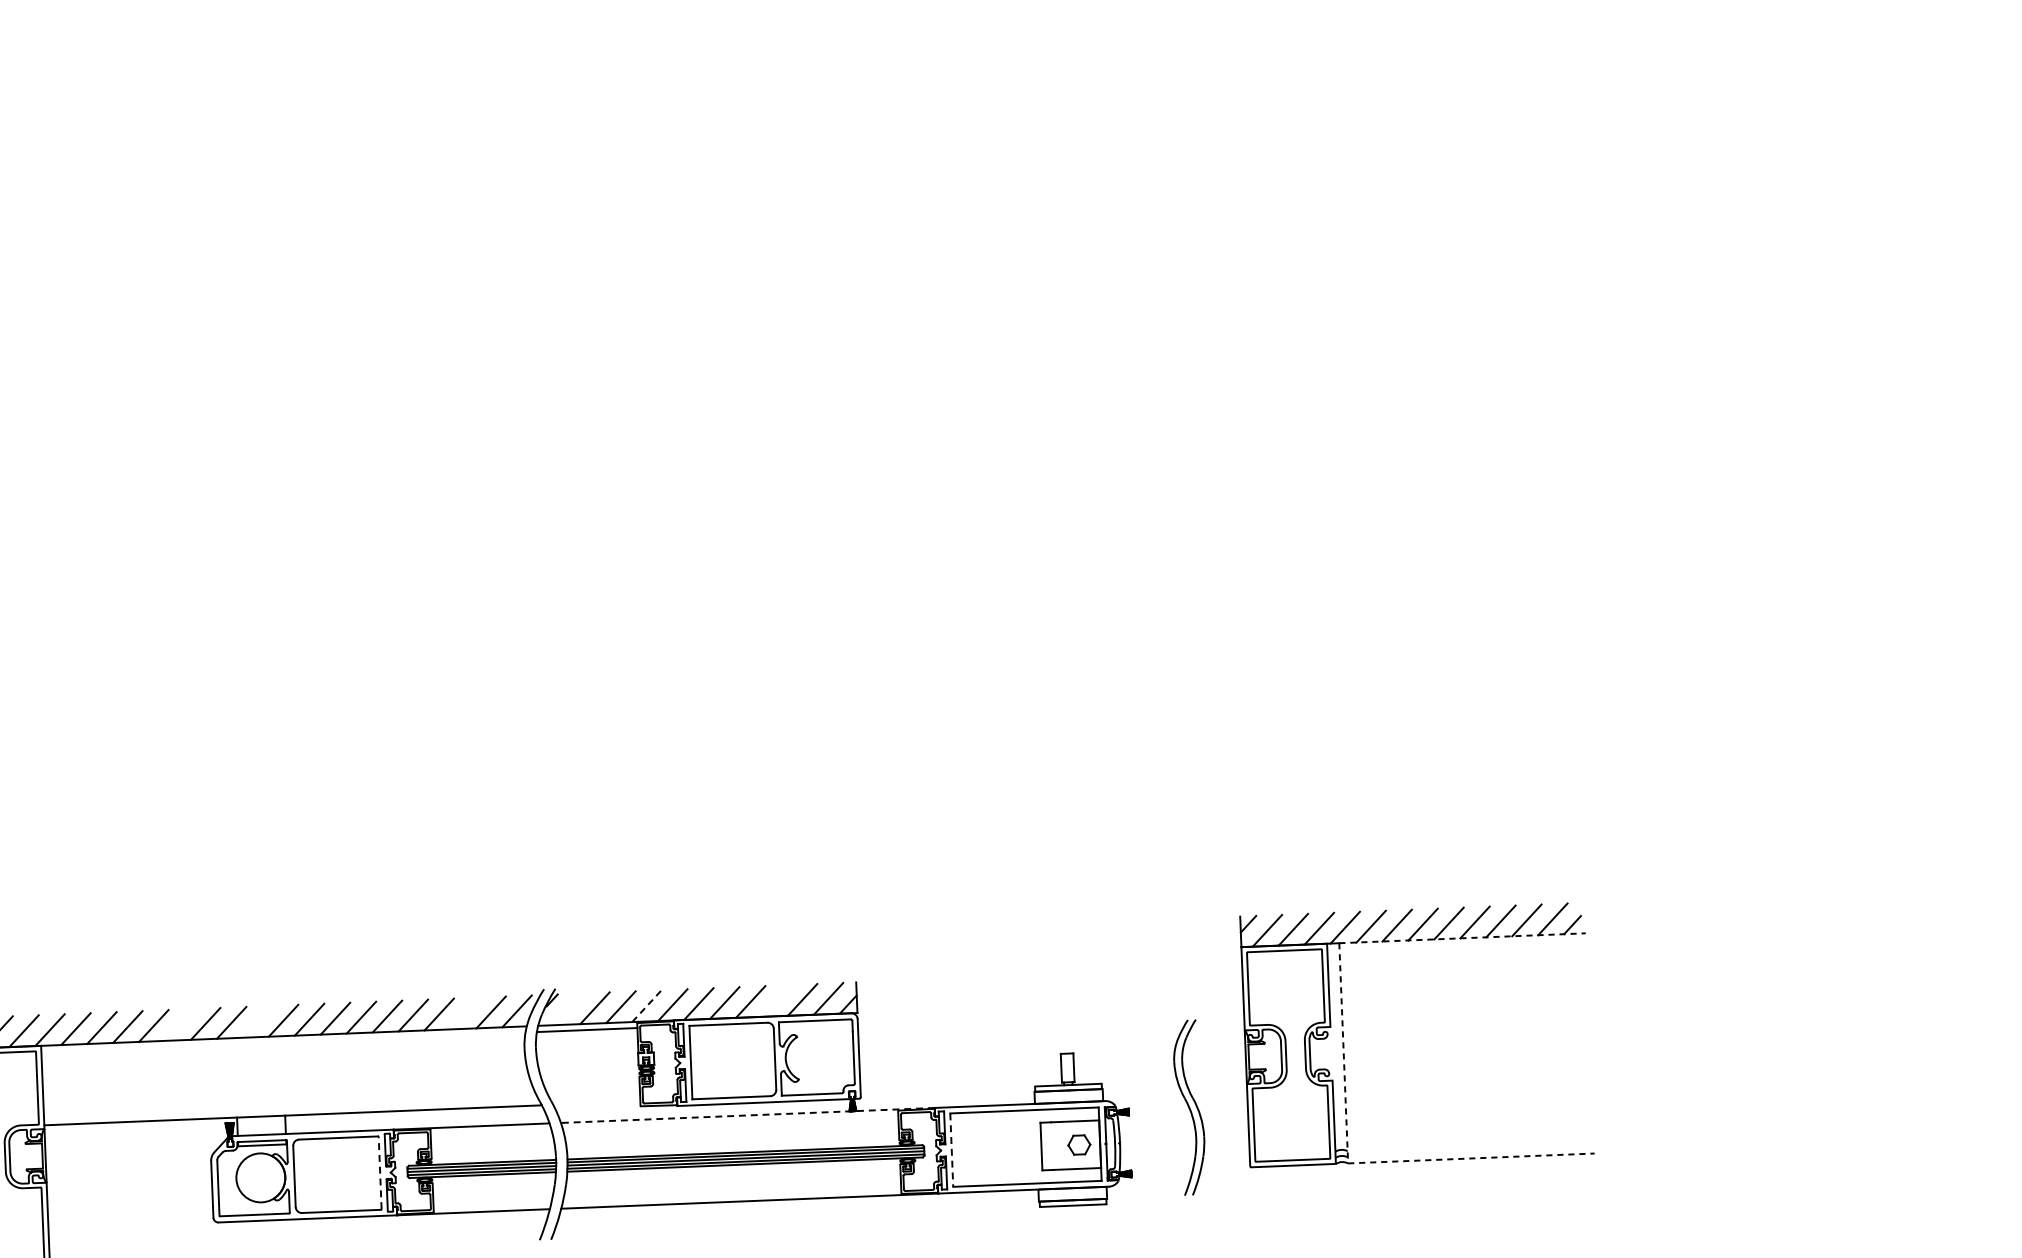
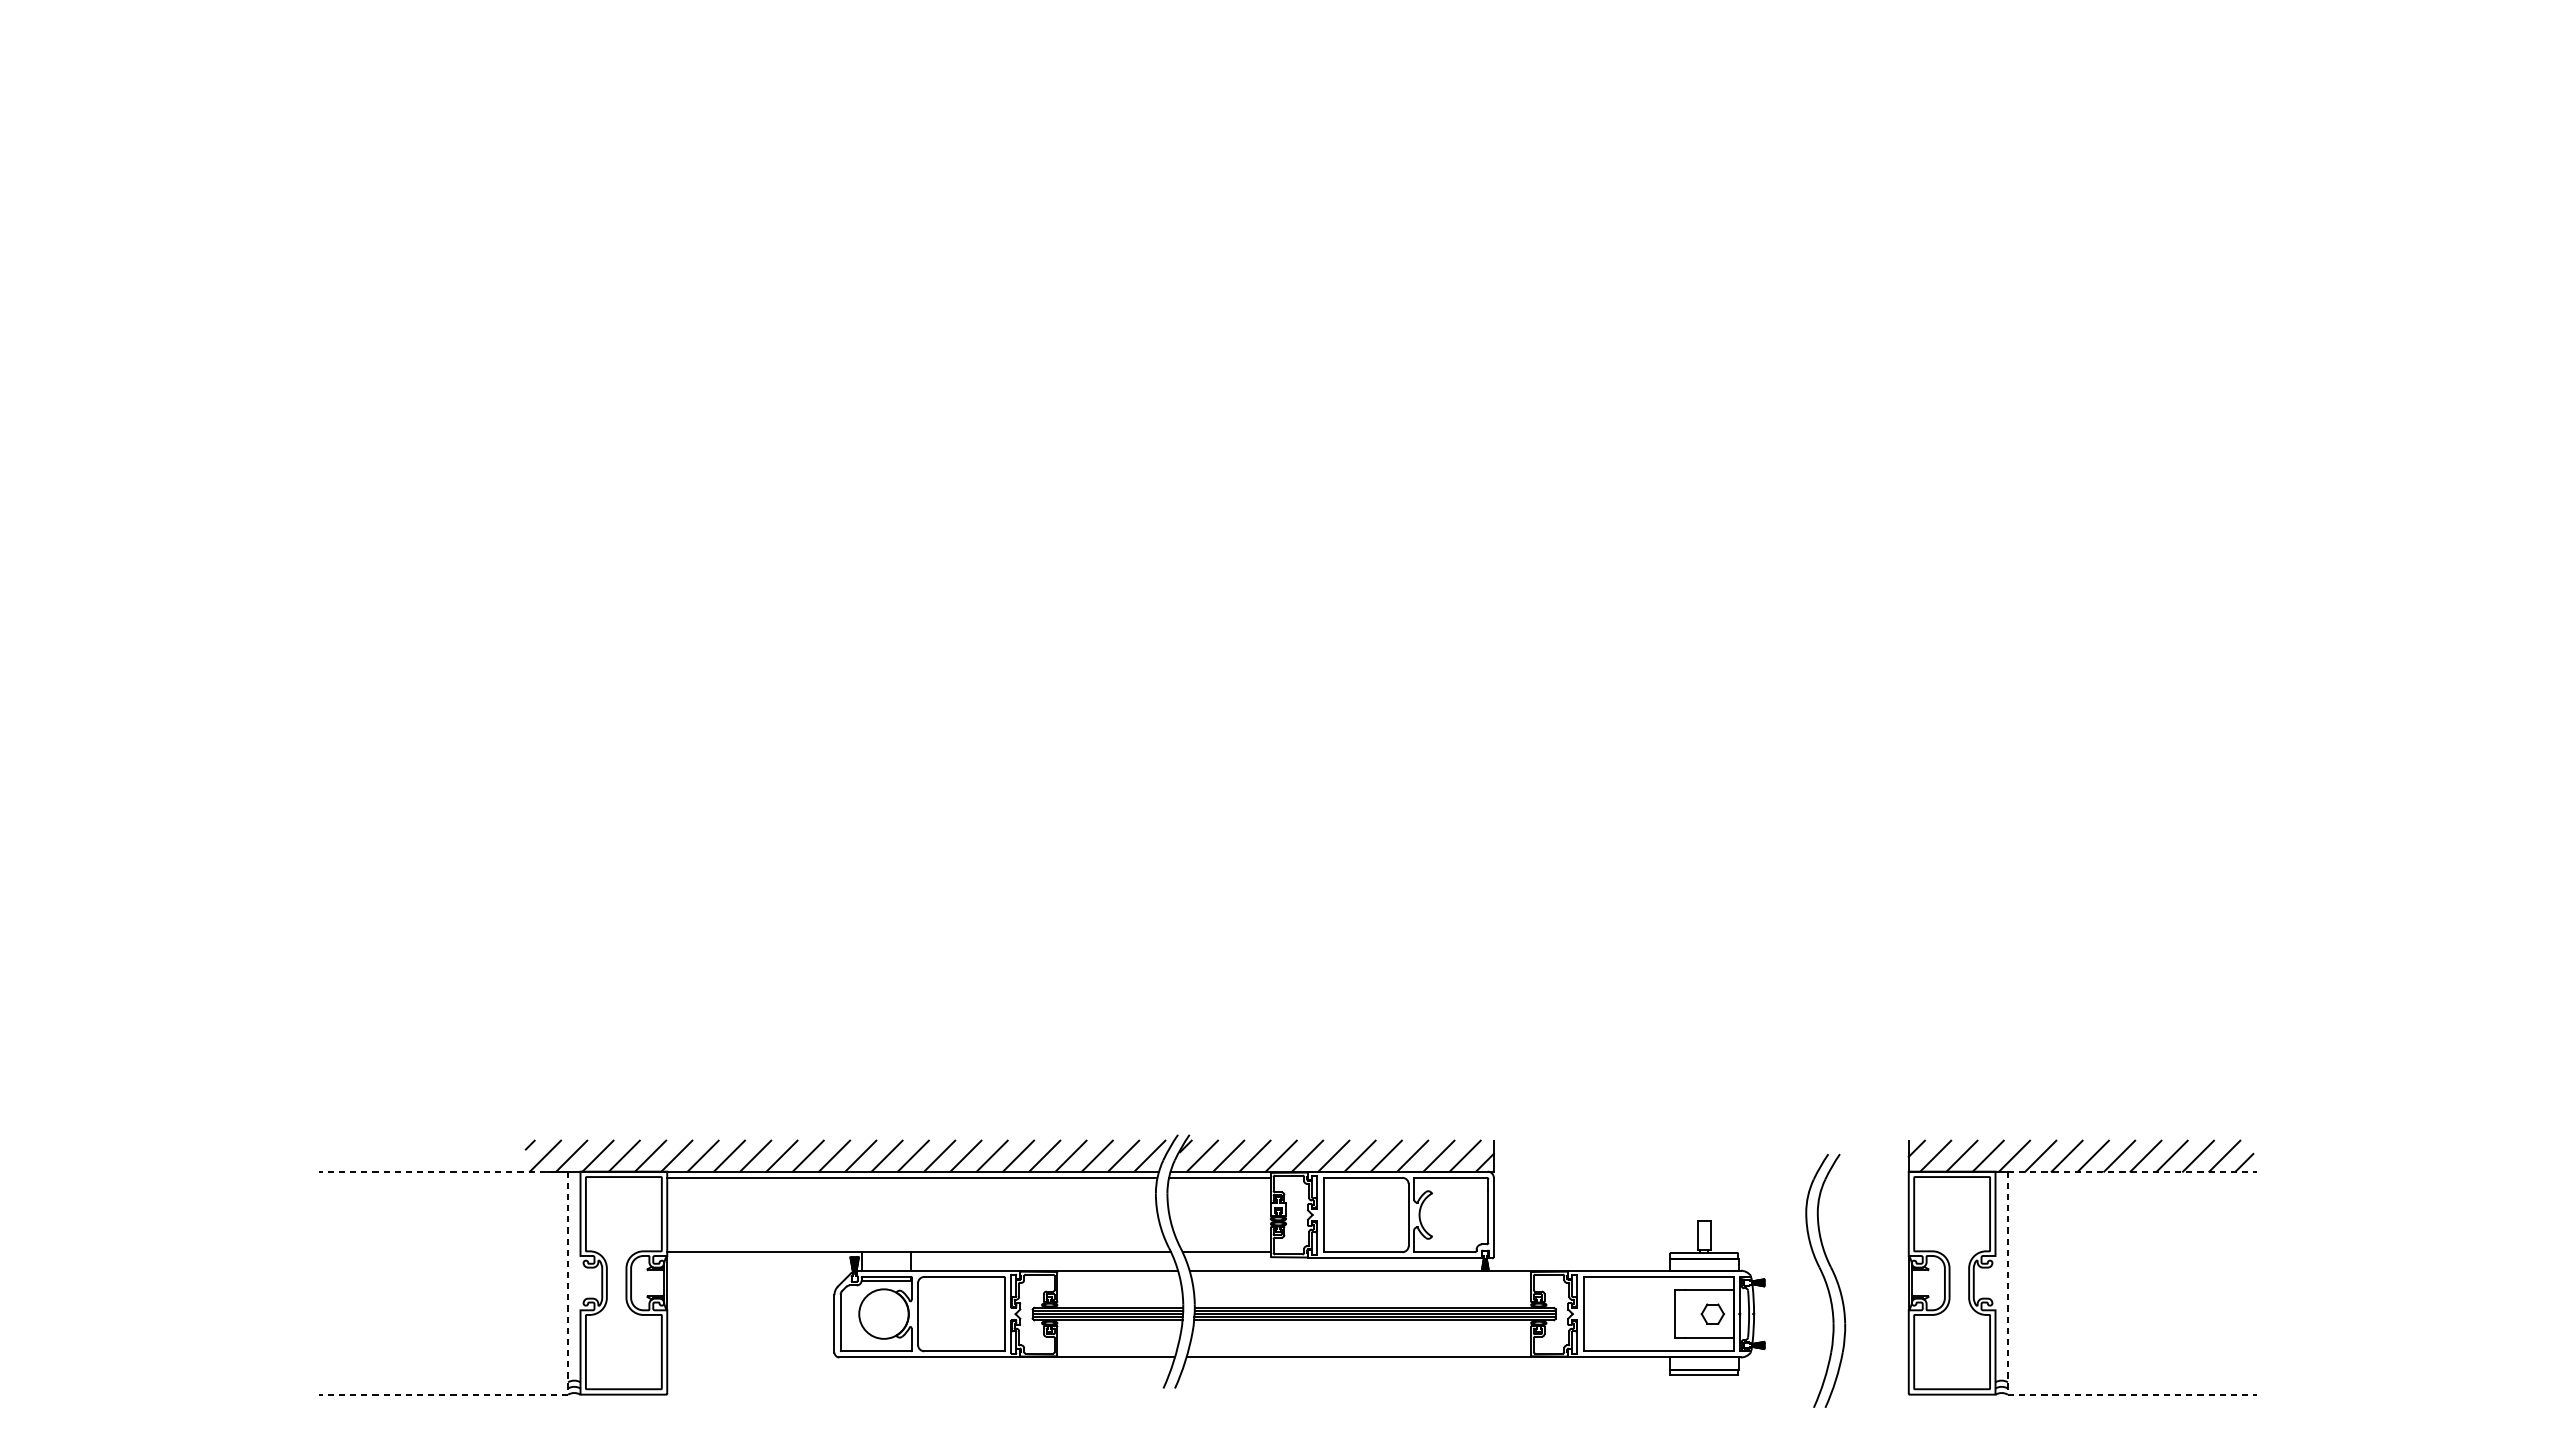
line: (776, 1000) -> (1412, 1155), added
line: (647, 1006) -> (1281, 1156), dashed -> solid
line: (569, 1008) -> (1202, 1155), added
line: (464, 1012) -> (1096, 1155), added
line: (257, 1021) -> (886, 1155), added
line: (179, 1024) -> (807, 1155), added
part: (1343, 1036) -> (2008, 1266), moved
line: (283, 1041) -> (912, 1177), added
line: (596, 1103) -> (1226, 1252), added
part: (1189, 1107) -> (1825, 1280), size x1.43
line: (747, 1115) -> (1378, 1270), dashed -> solid
line: (951, 1150) -> (1583, 1314), dashed -> solid
line: (379, 1172) -> (1004, 1313), dashed -> solid

